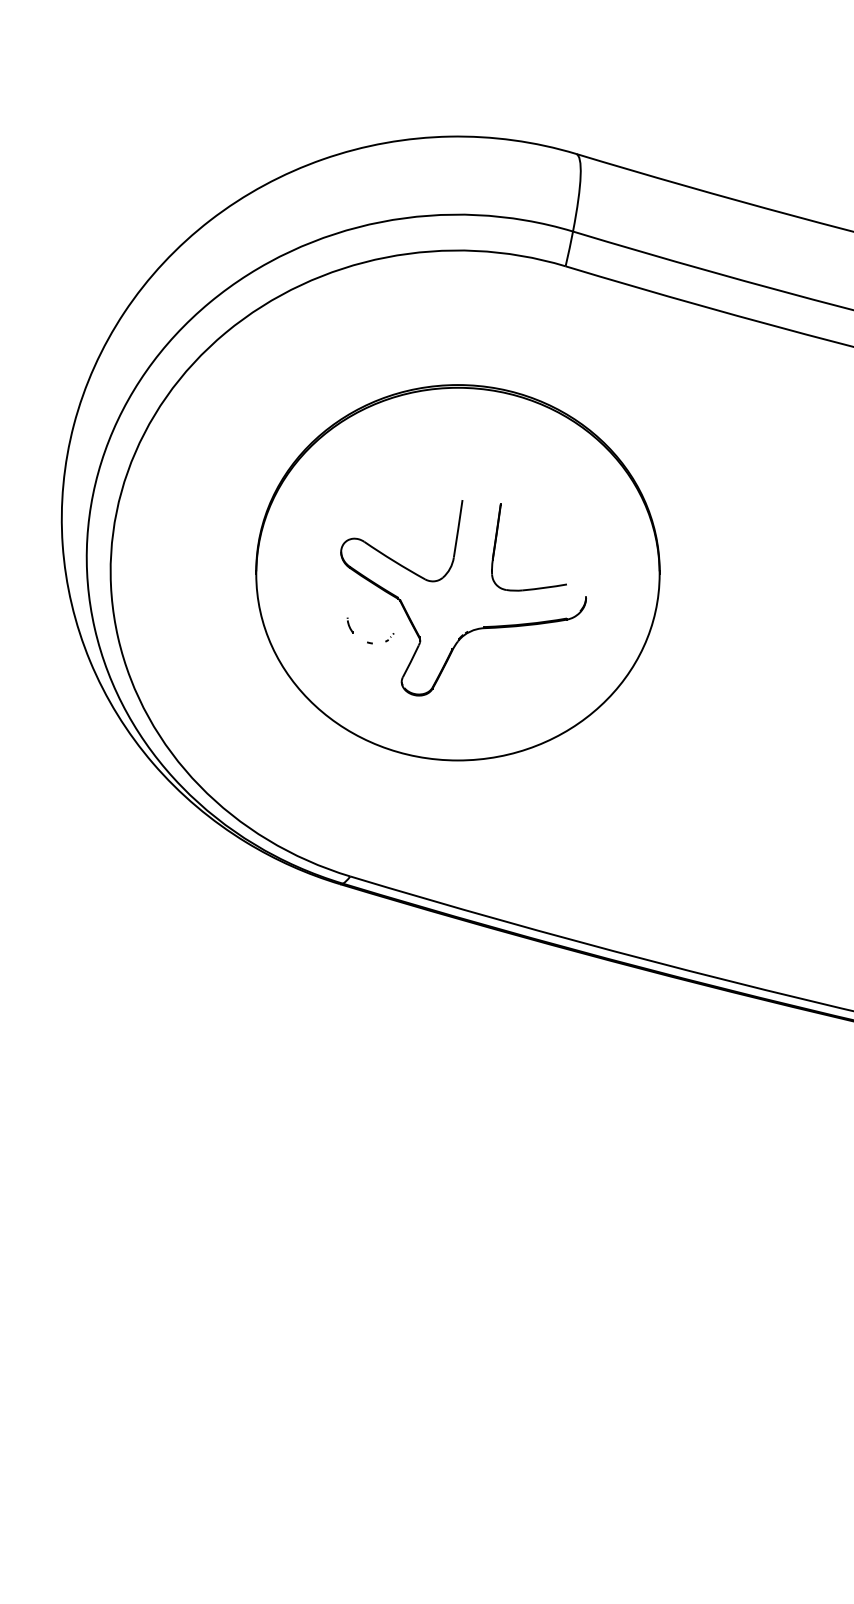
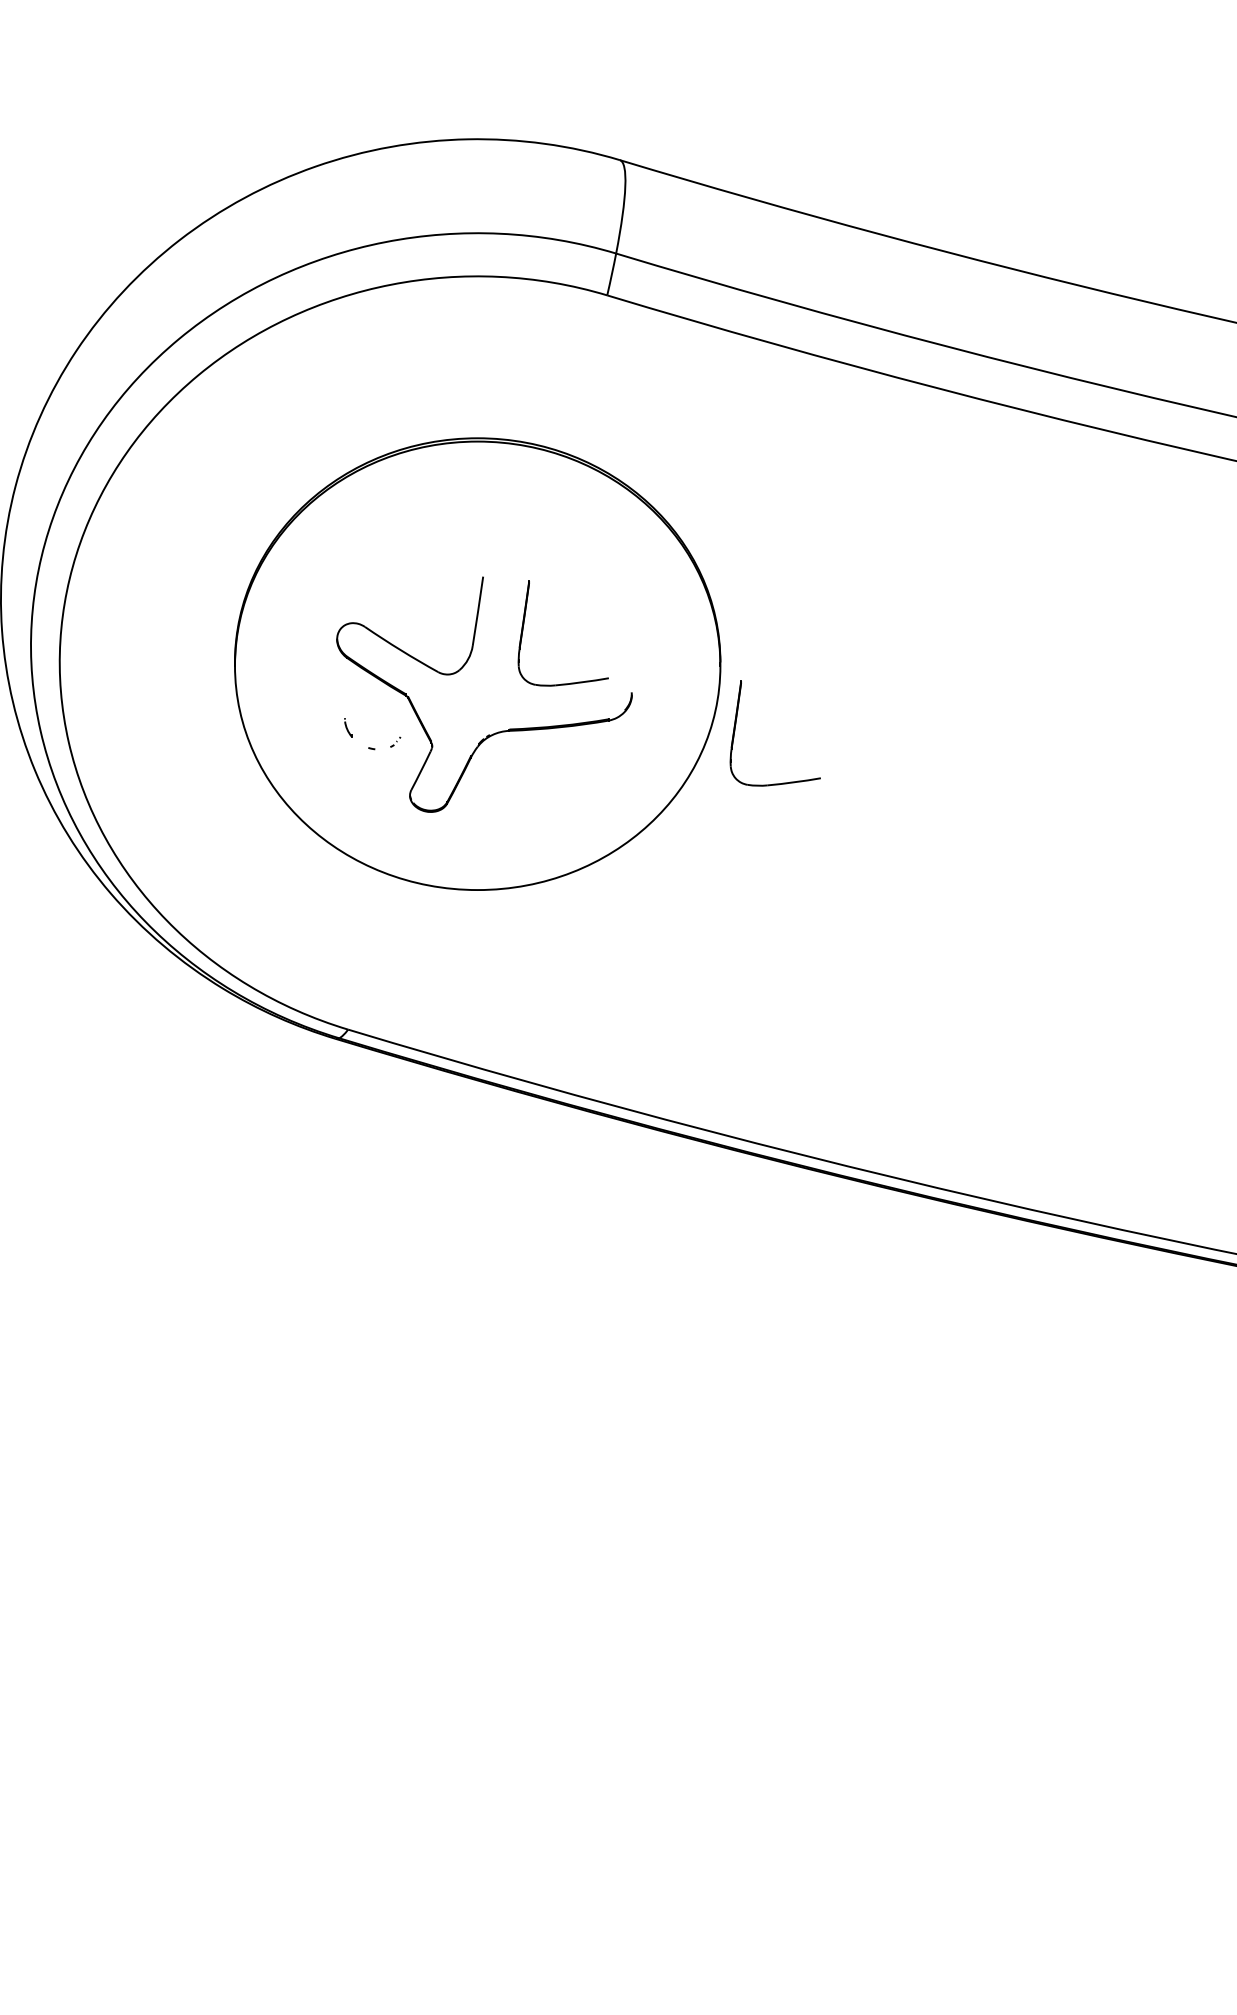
part: (673, 622) -> (736, 724), added

